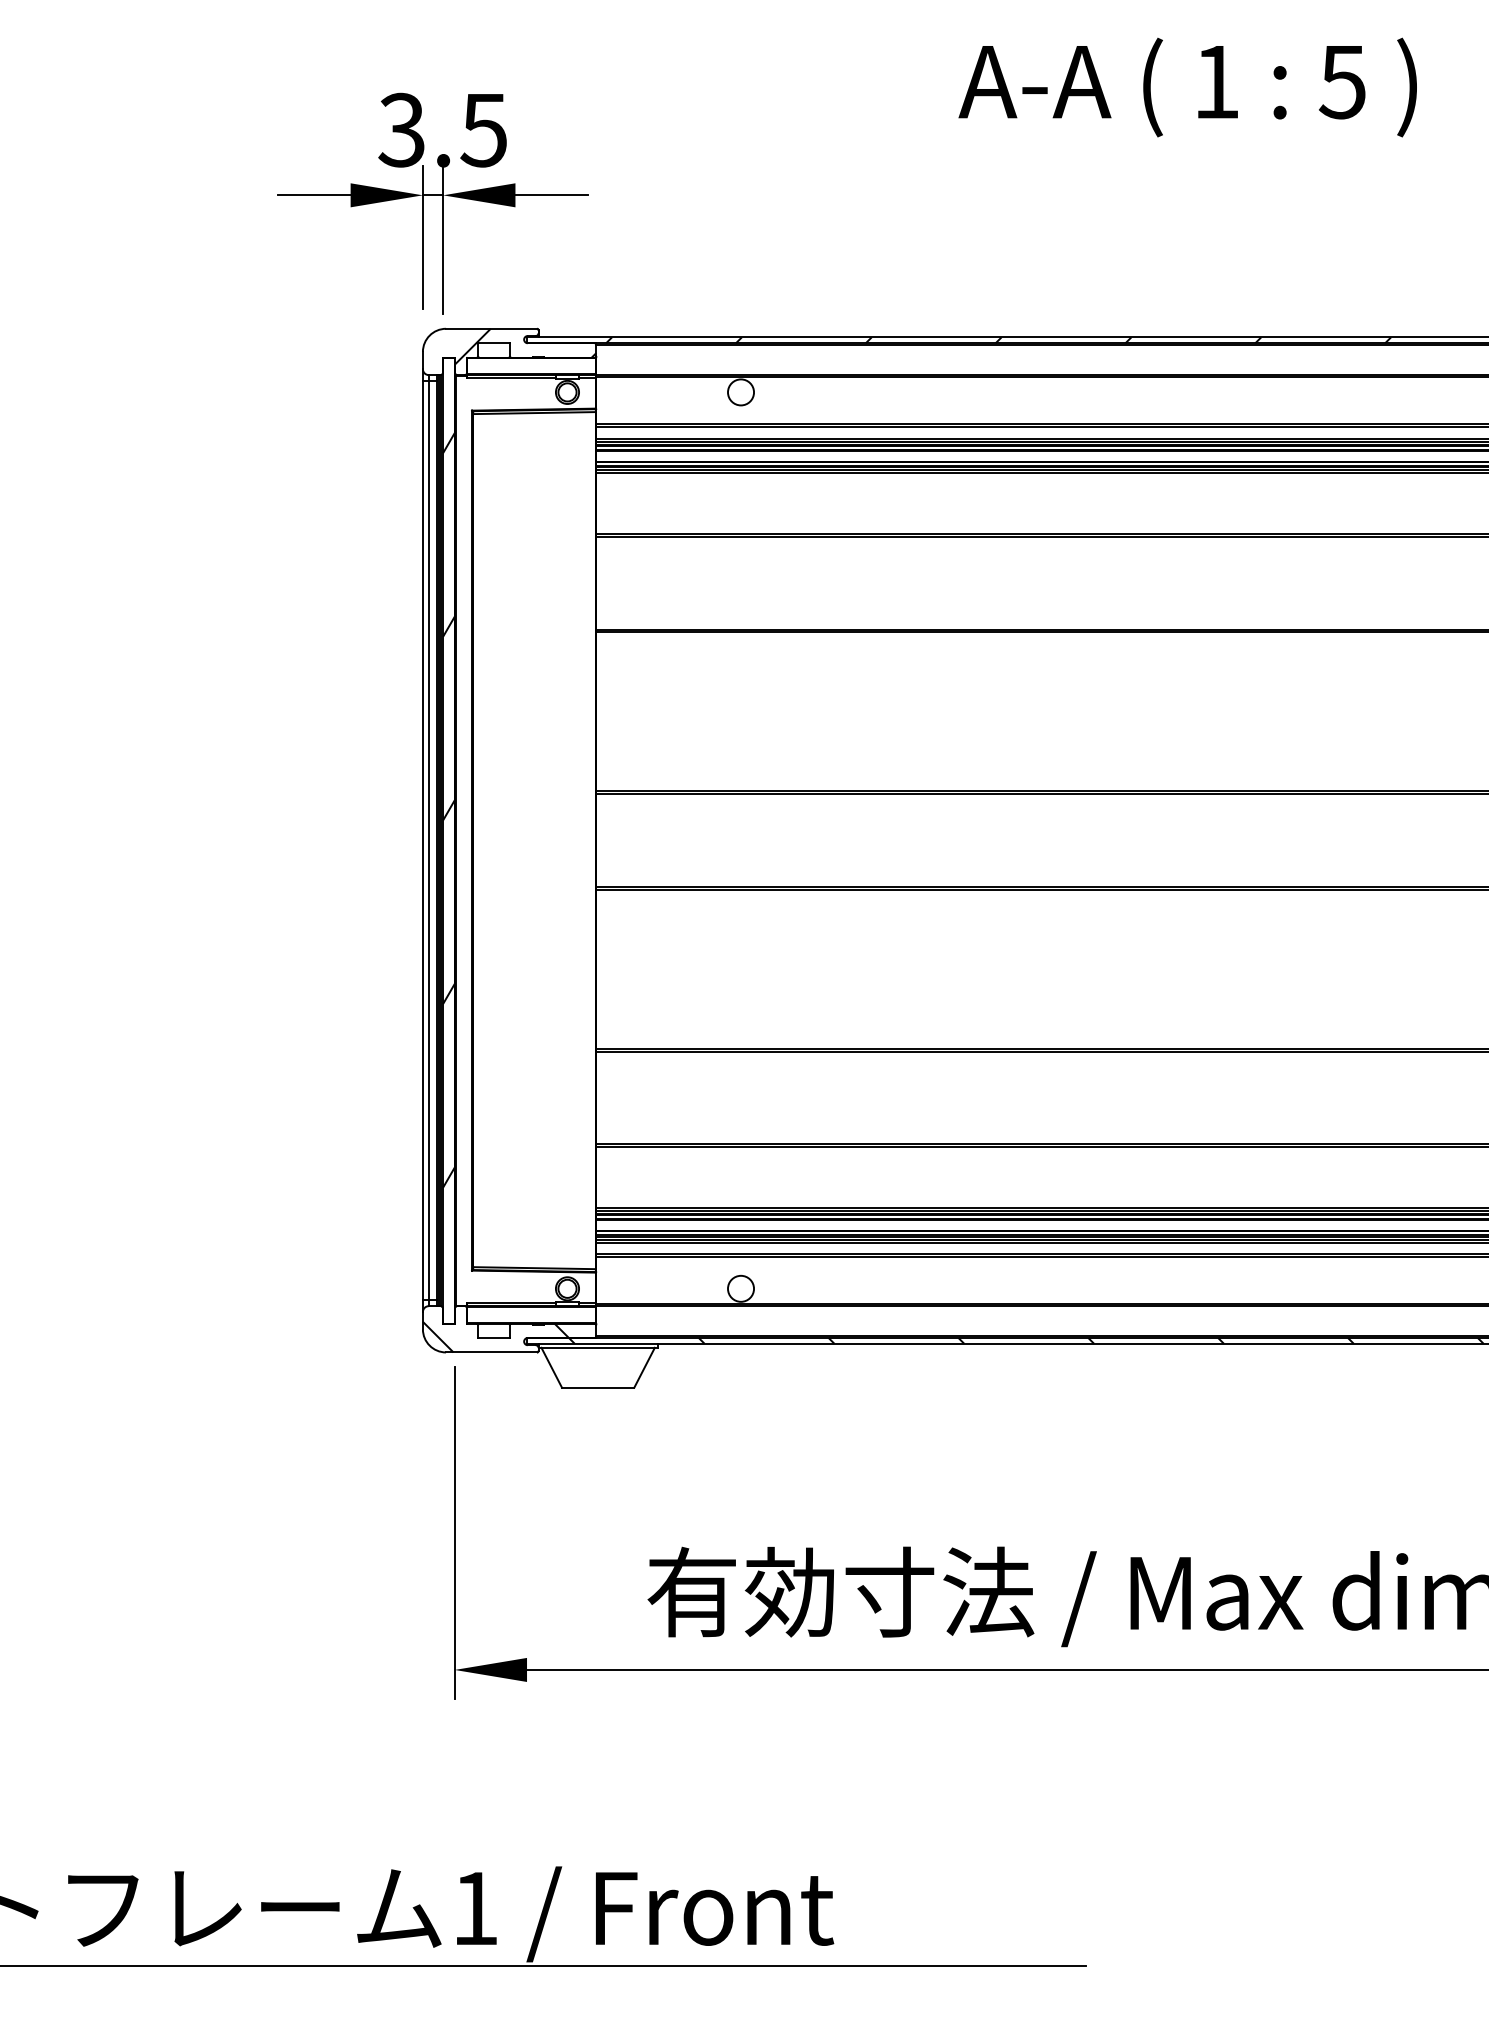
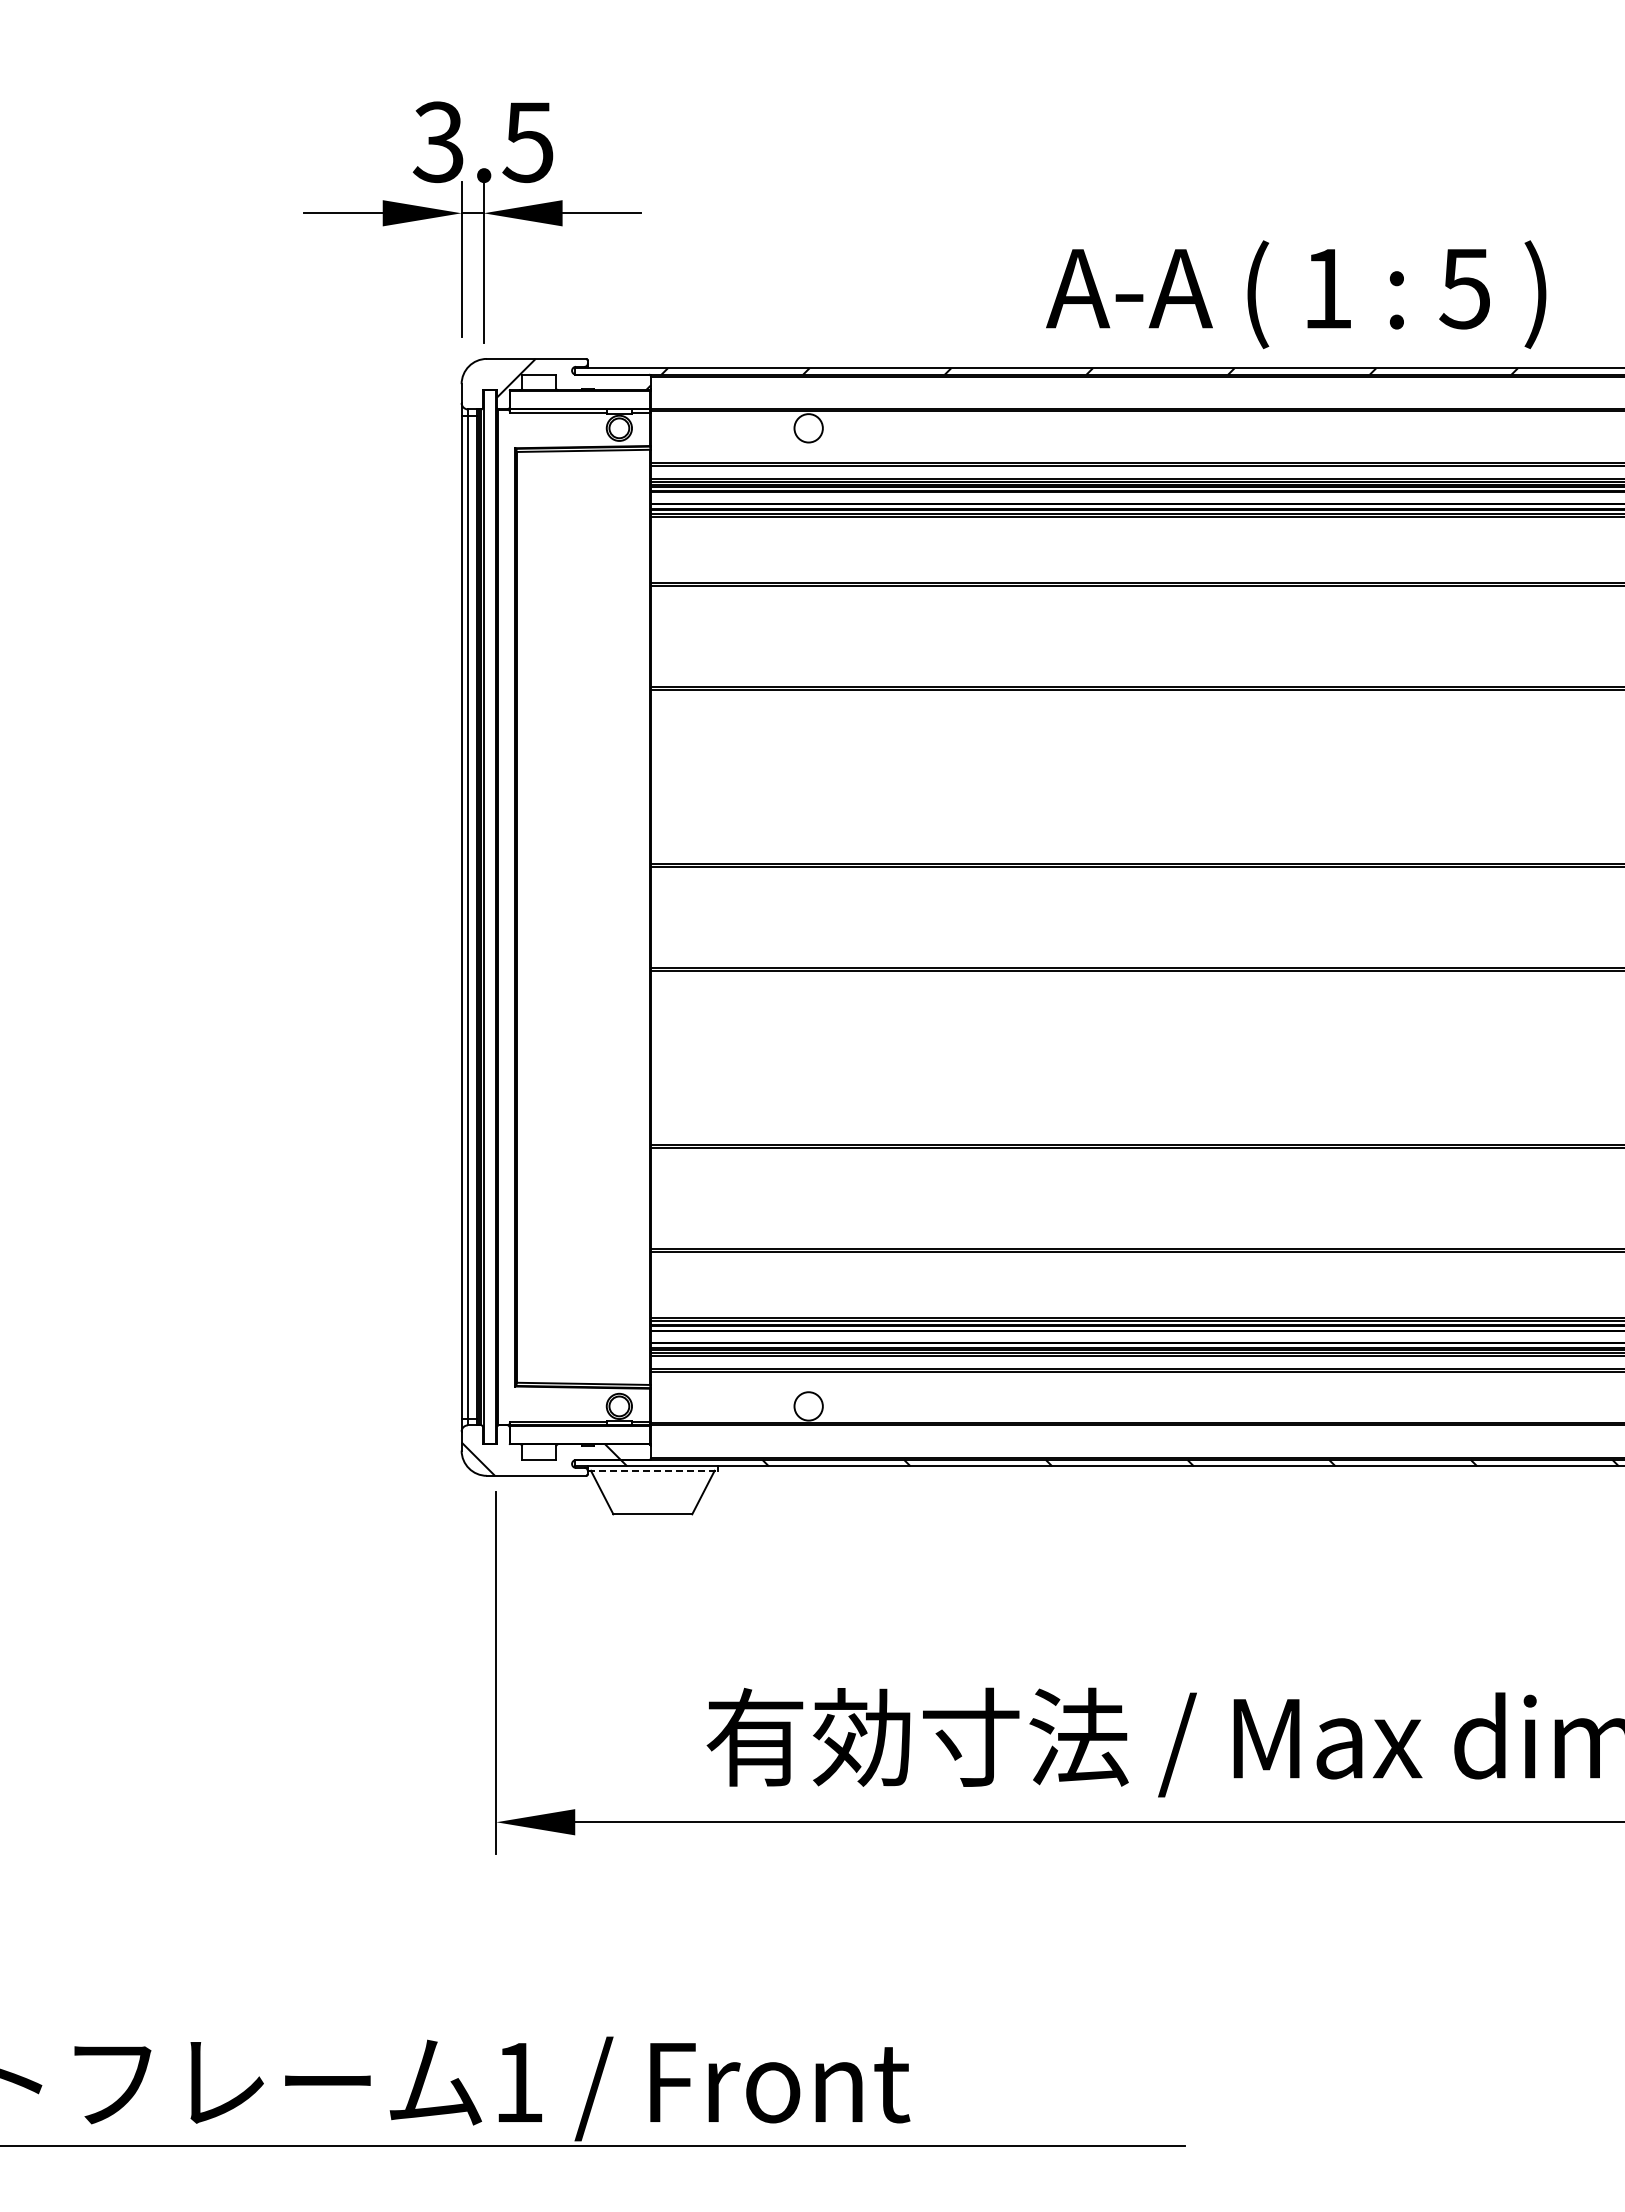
text: (1188, 87) -> (1296, 294), moved
hatch: (448, 809) -> (489, 883), removed
line: (597, 1347) -> (652, 1470), solid -> dashed

